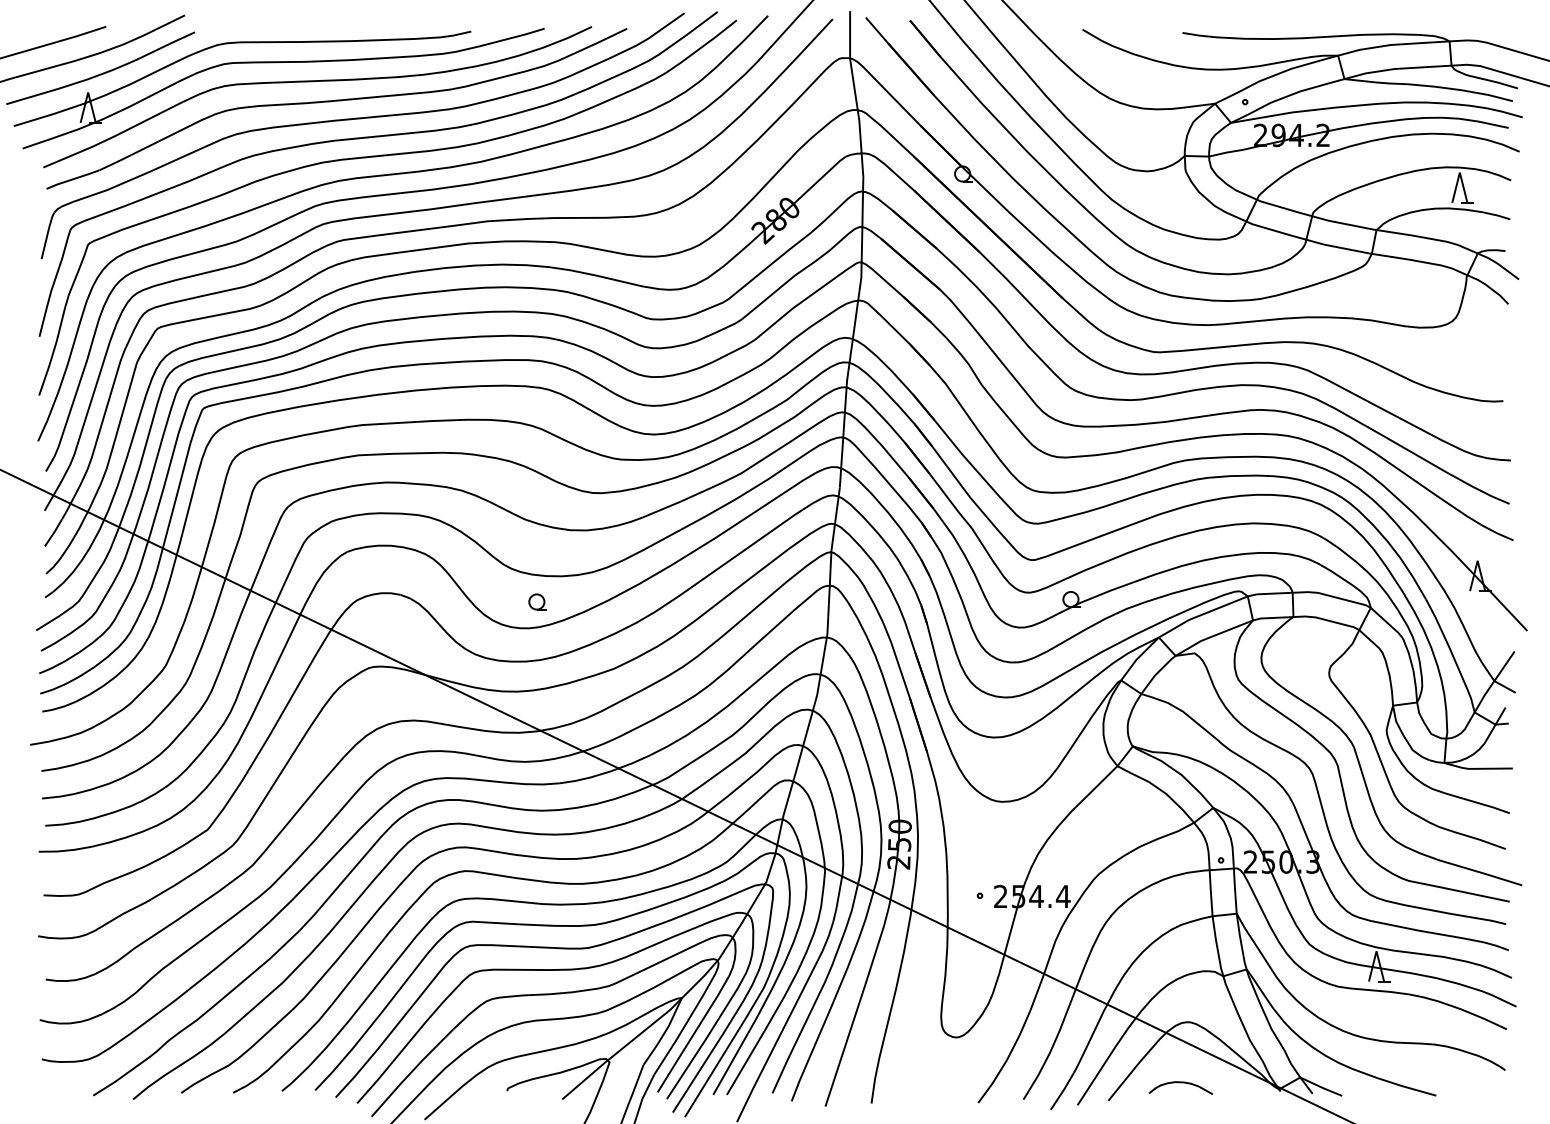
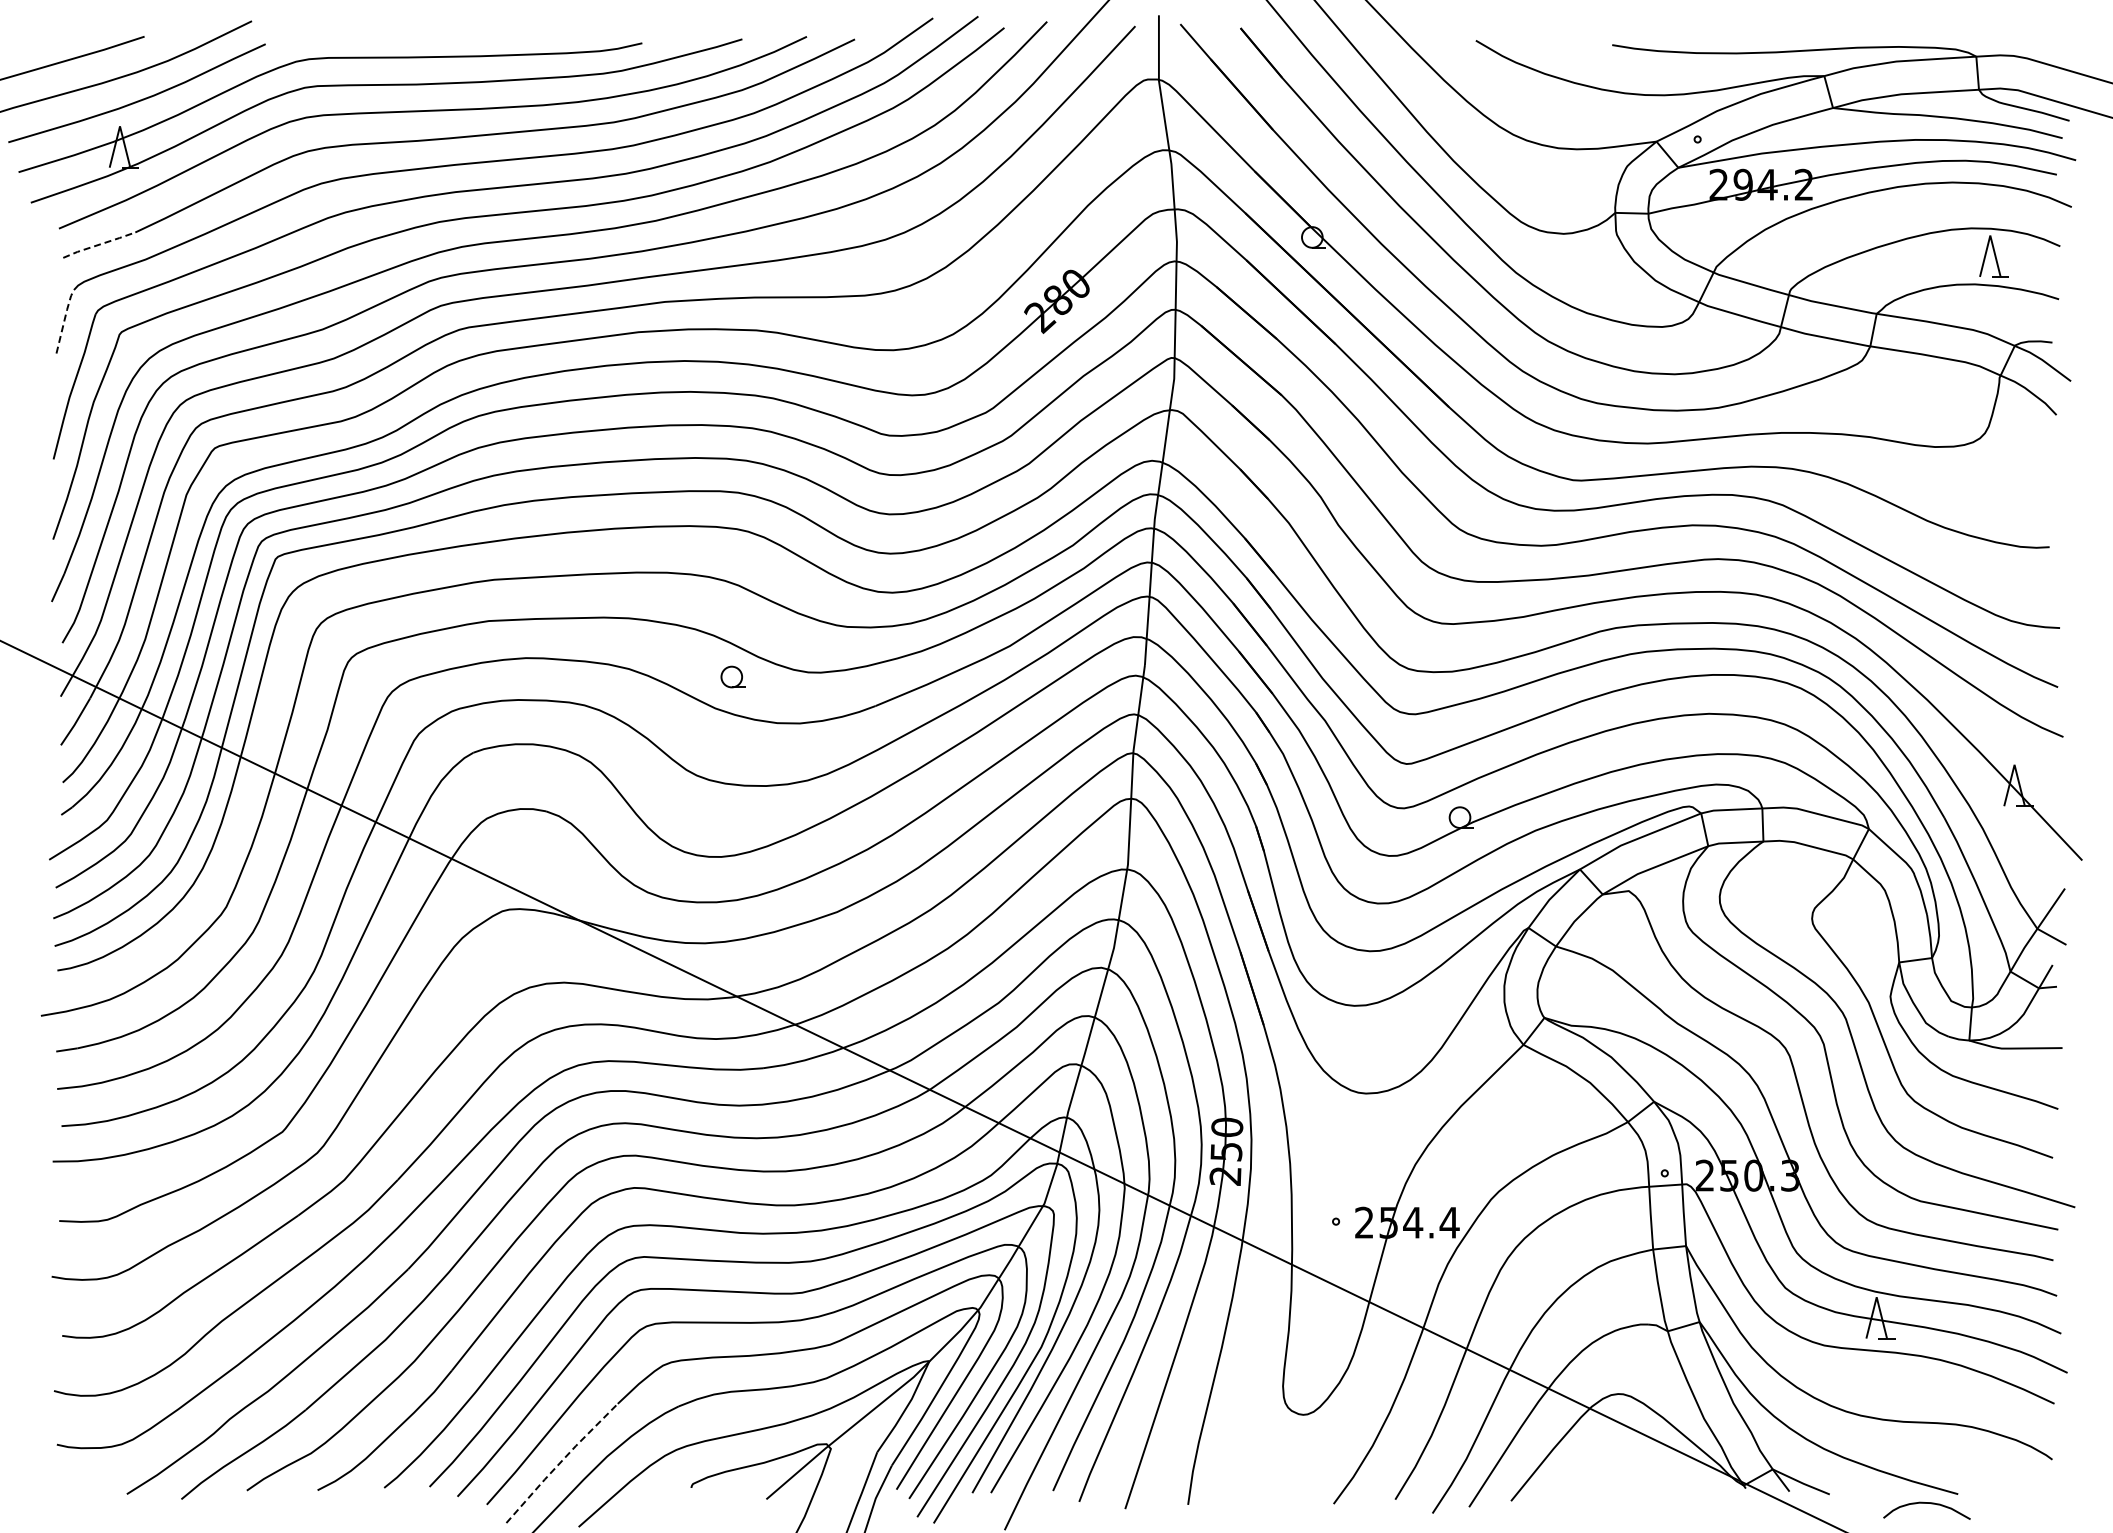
line: (72, 179) -> (98, 244), solid -> dashed
line: (47, 234) -> (64, 319), solid -> dashed
part: (537, 601) -> (732, 676), moved
line: (411, 1072) -> (561, 1462), solid -> dashed
curve: (1180, 1082) -> (1926, 1503), moved

